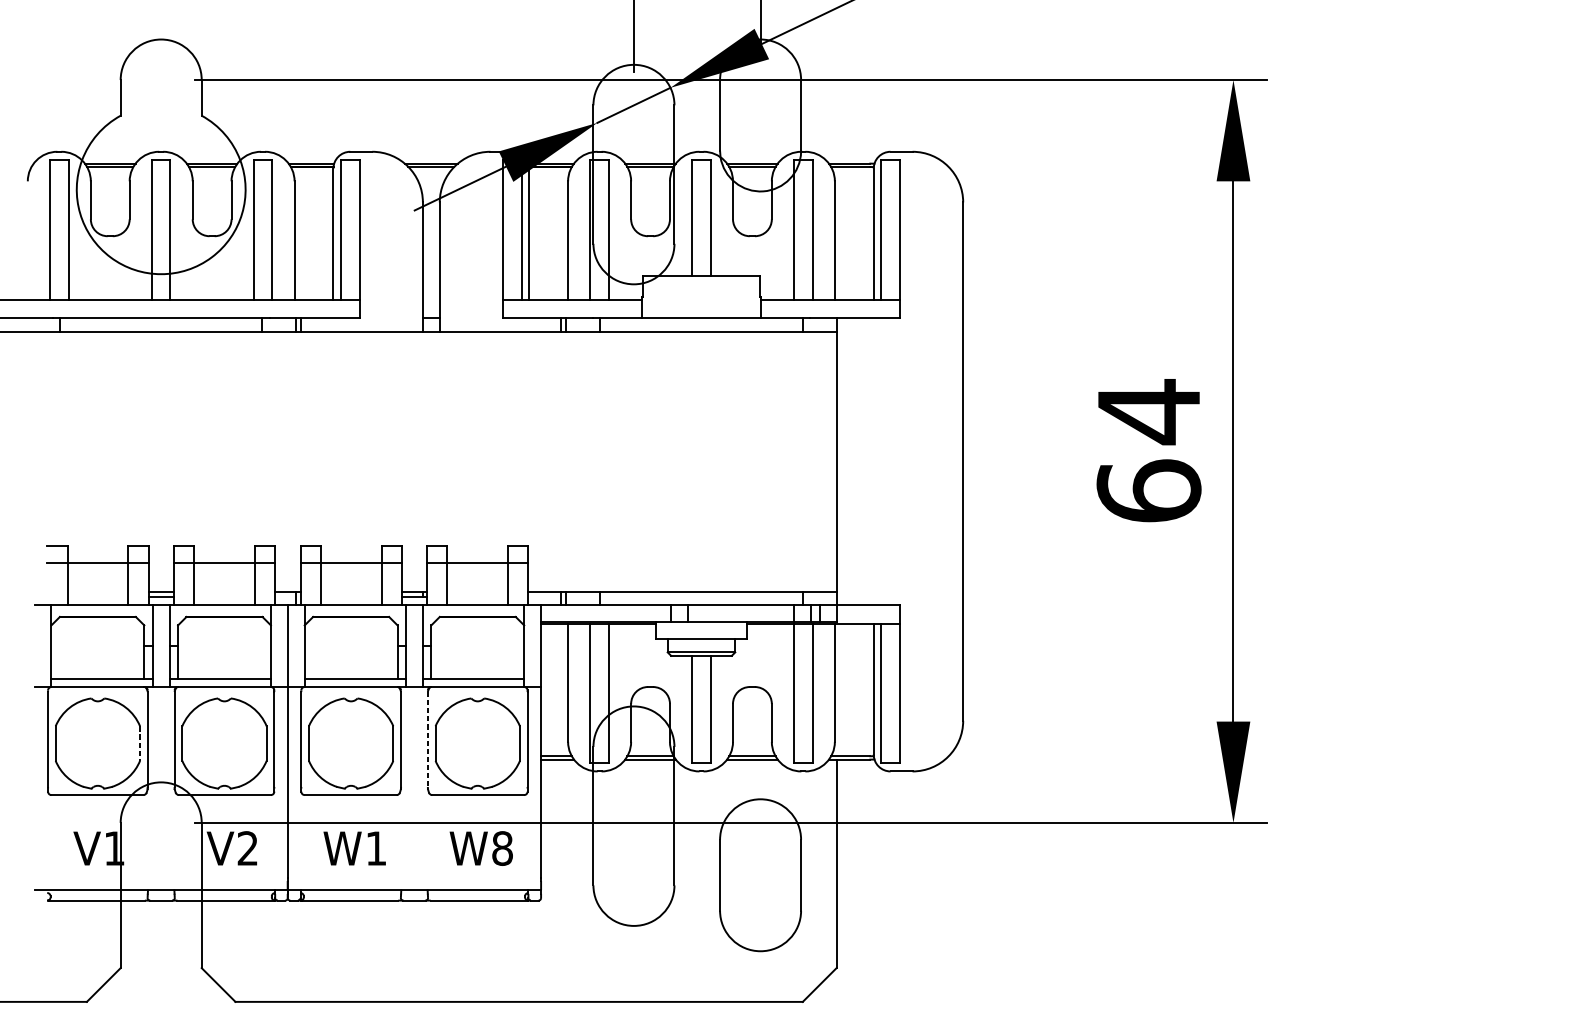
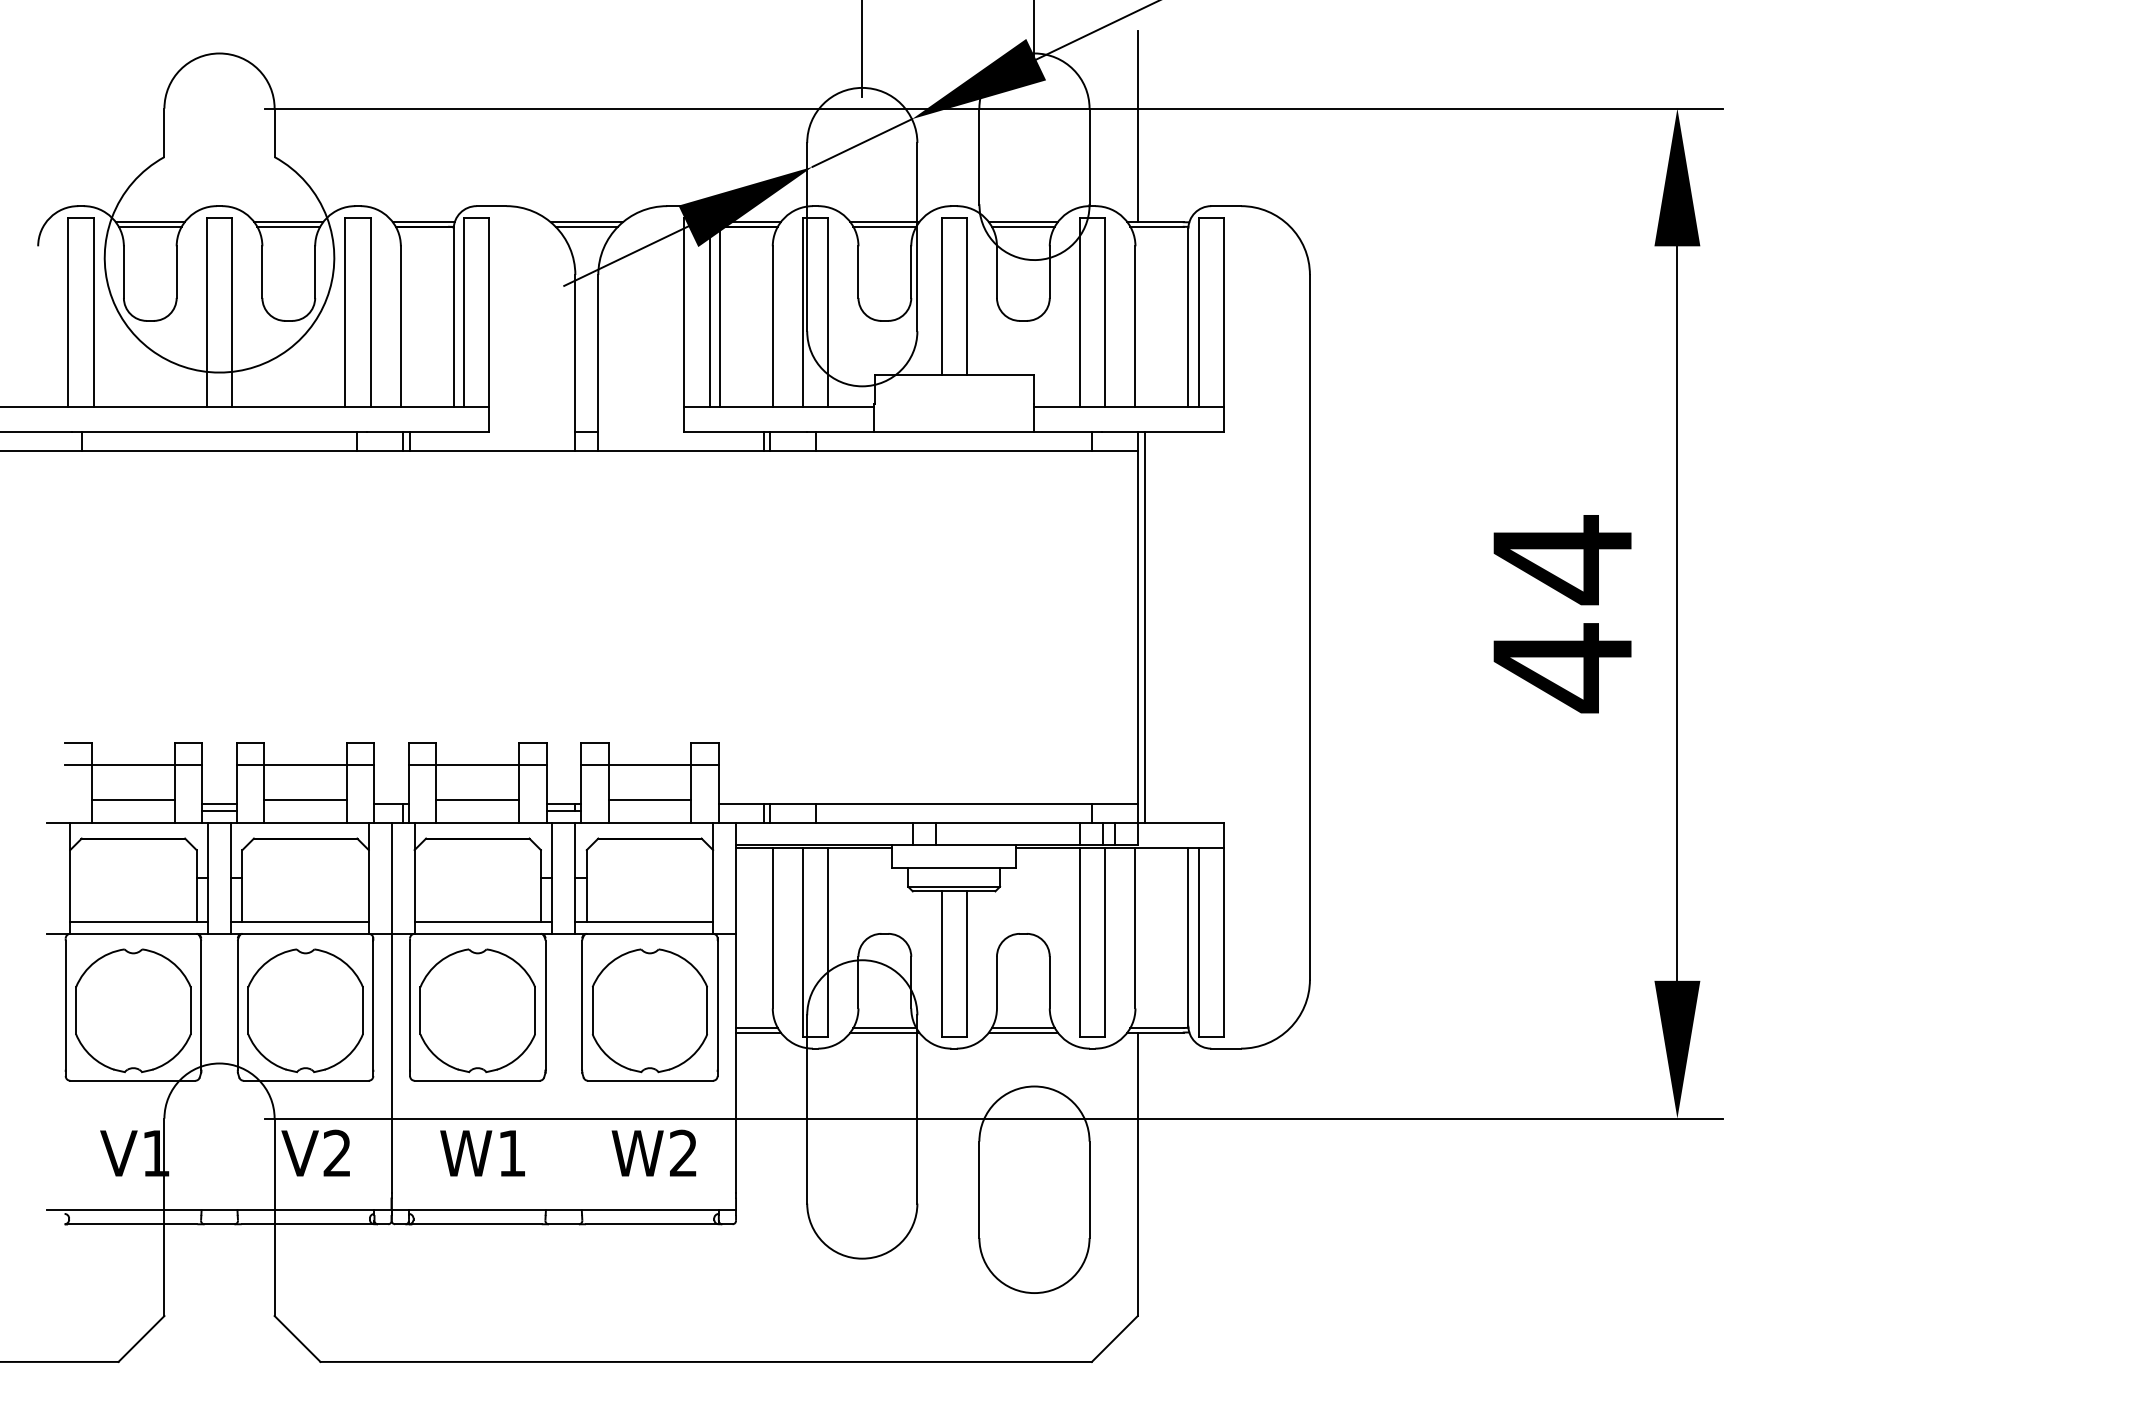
line: (836, 93) -> (1137, 126), added
line: (841, 461) -> (1144, 627), added
text: (1148, 491) -> (1562, 668), 64 -> 44
line: (97, 588) -> (133, 799), added
line: (224, 588) -> (305, 799), added
line: (350, 588) -> (477, 799), added
line: (477, 588) -> (649, 799), added
line: (428, 739) -> (582, 1005), dashed -> solid
line: (139, 744) -> (190, 1011), dashed -> solid
text: (502, 848) -> (683, 1153), W8 -> W2

